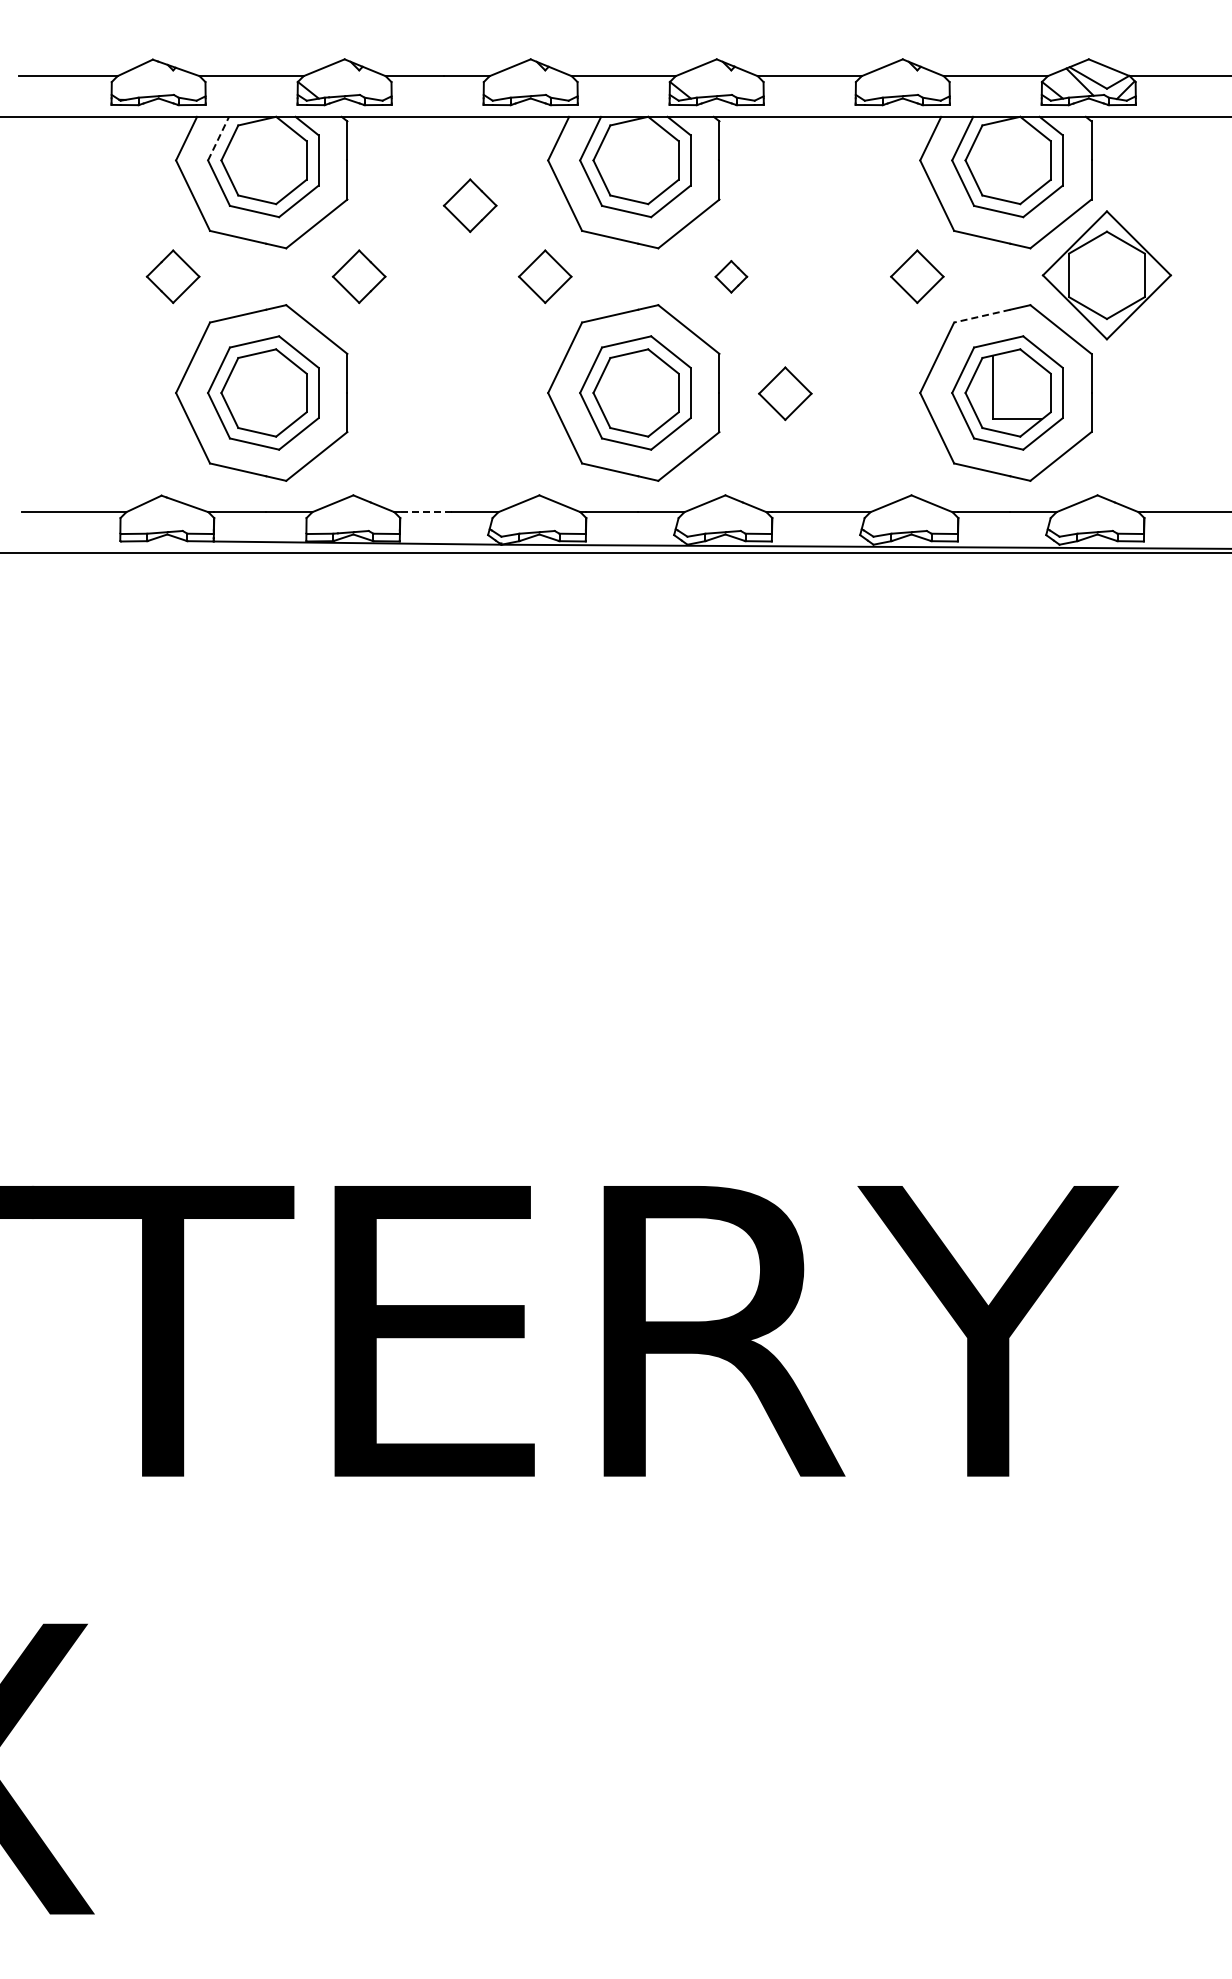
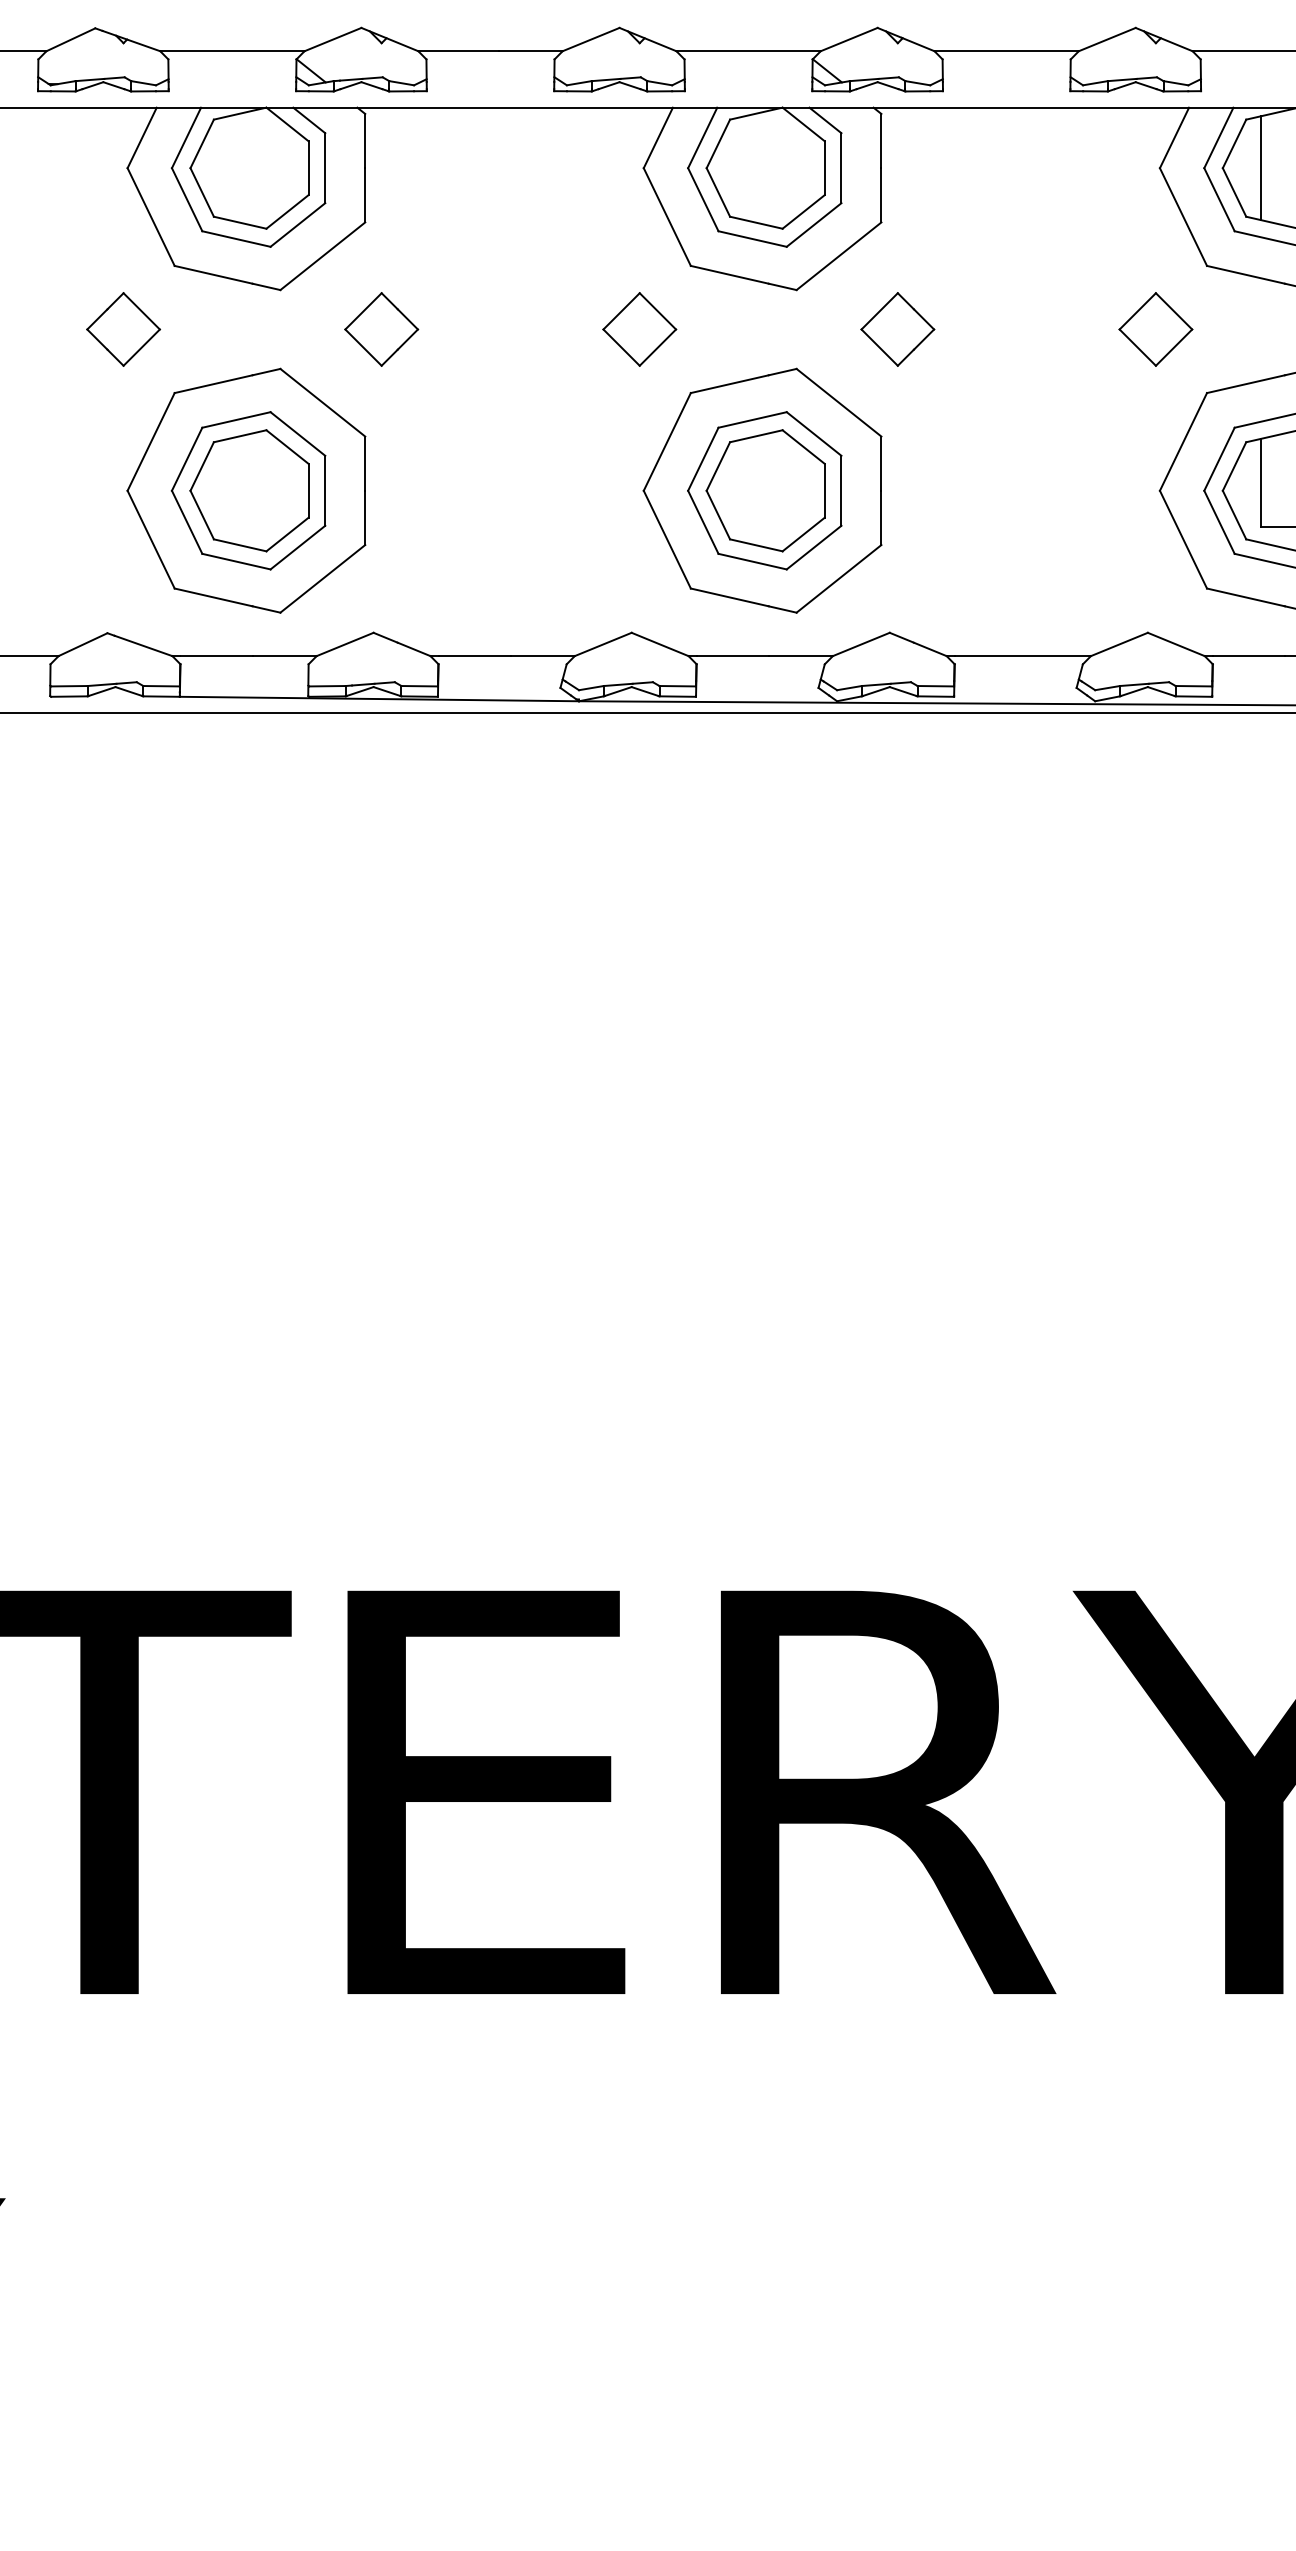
line: (218, 138) -> (186, 137), dashed -> solid
line: (992, 160) -> (1260, 168), added
part: (469, 205) -> (534, 230), removed
part: (731, 276) -> (898, 329), size x1.67
line: (982, 316) -> (1246, 384), dashed -> solid
part: (785, 393) -> (973, 491), removed
line: (426, 512) -> (474, 656), dashed -> solid

